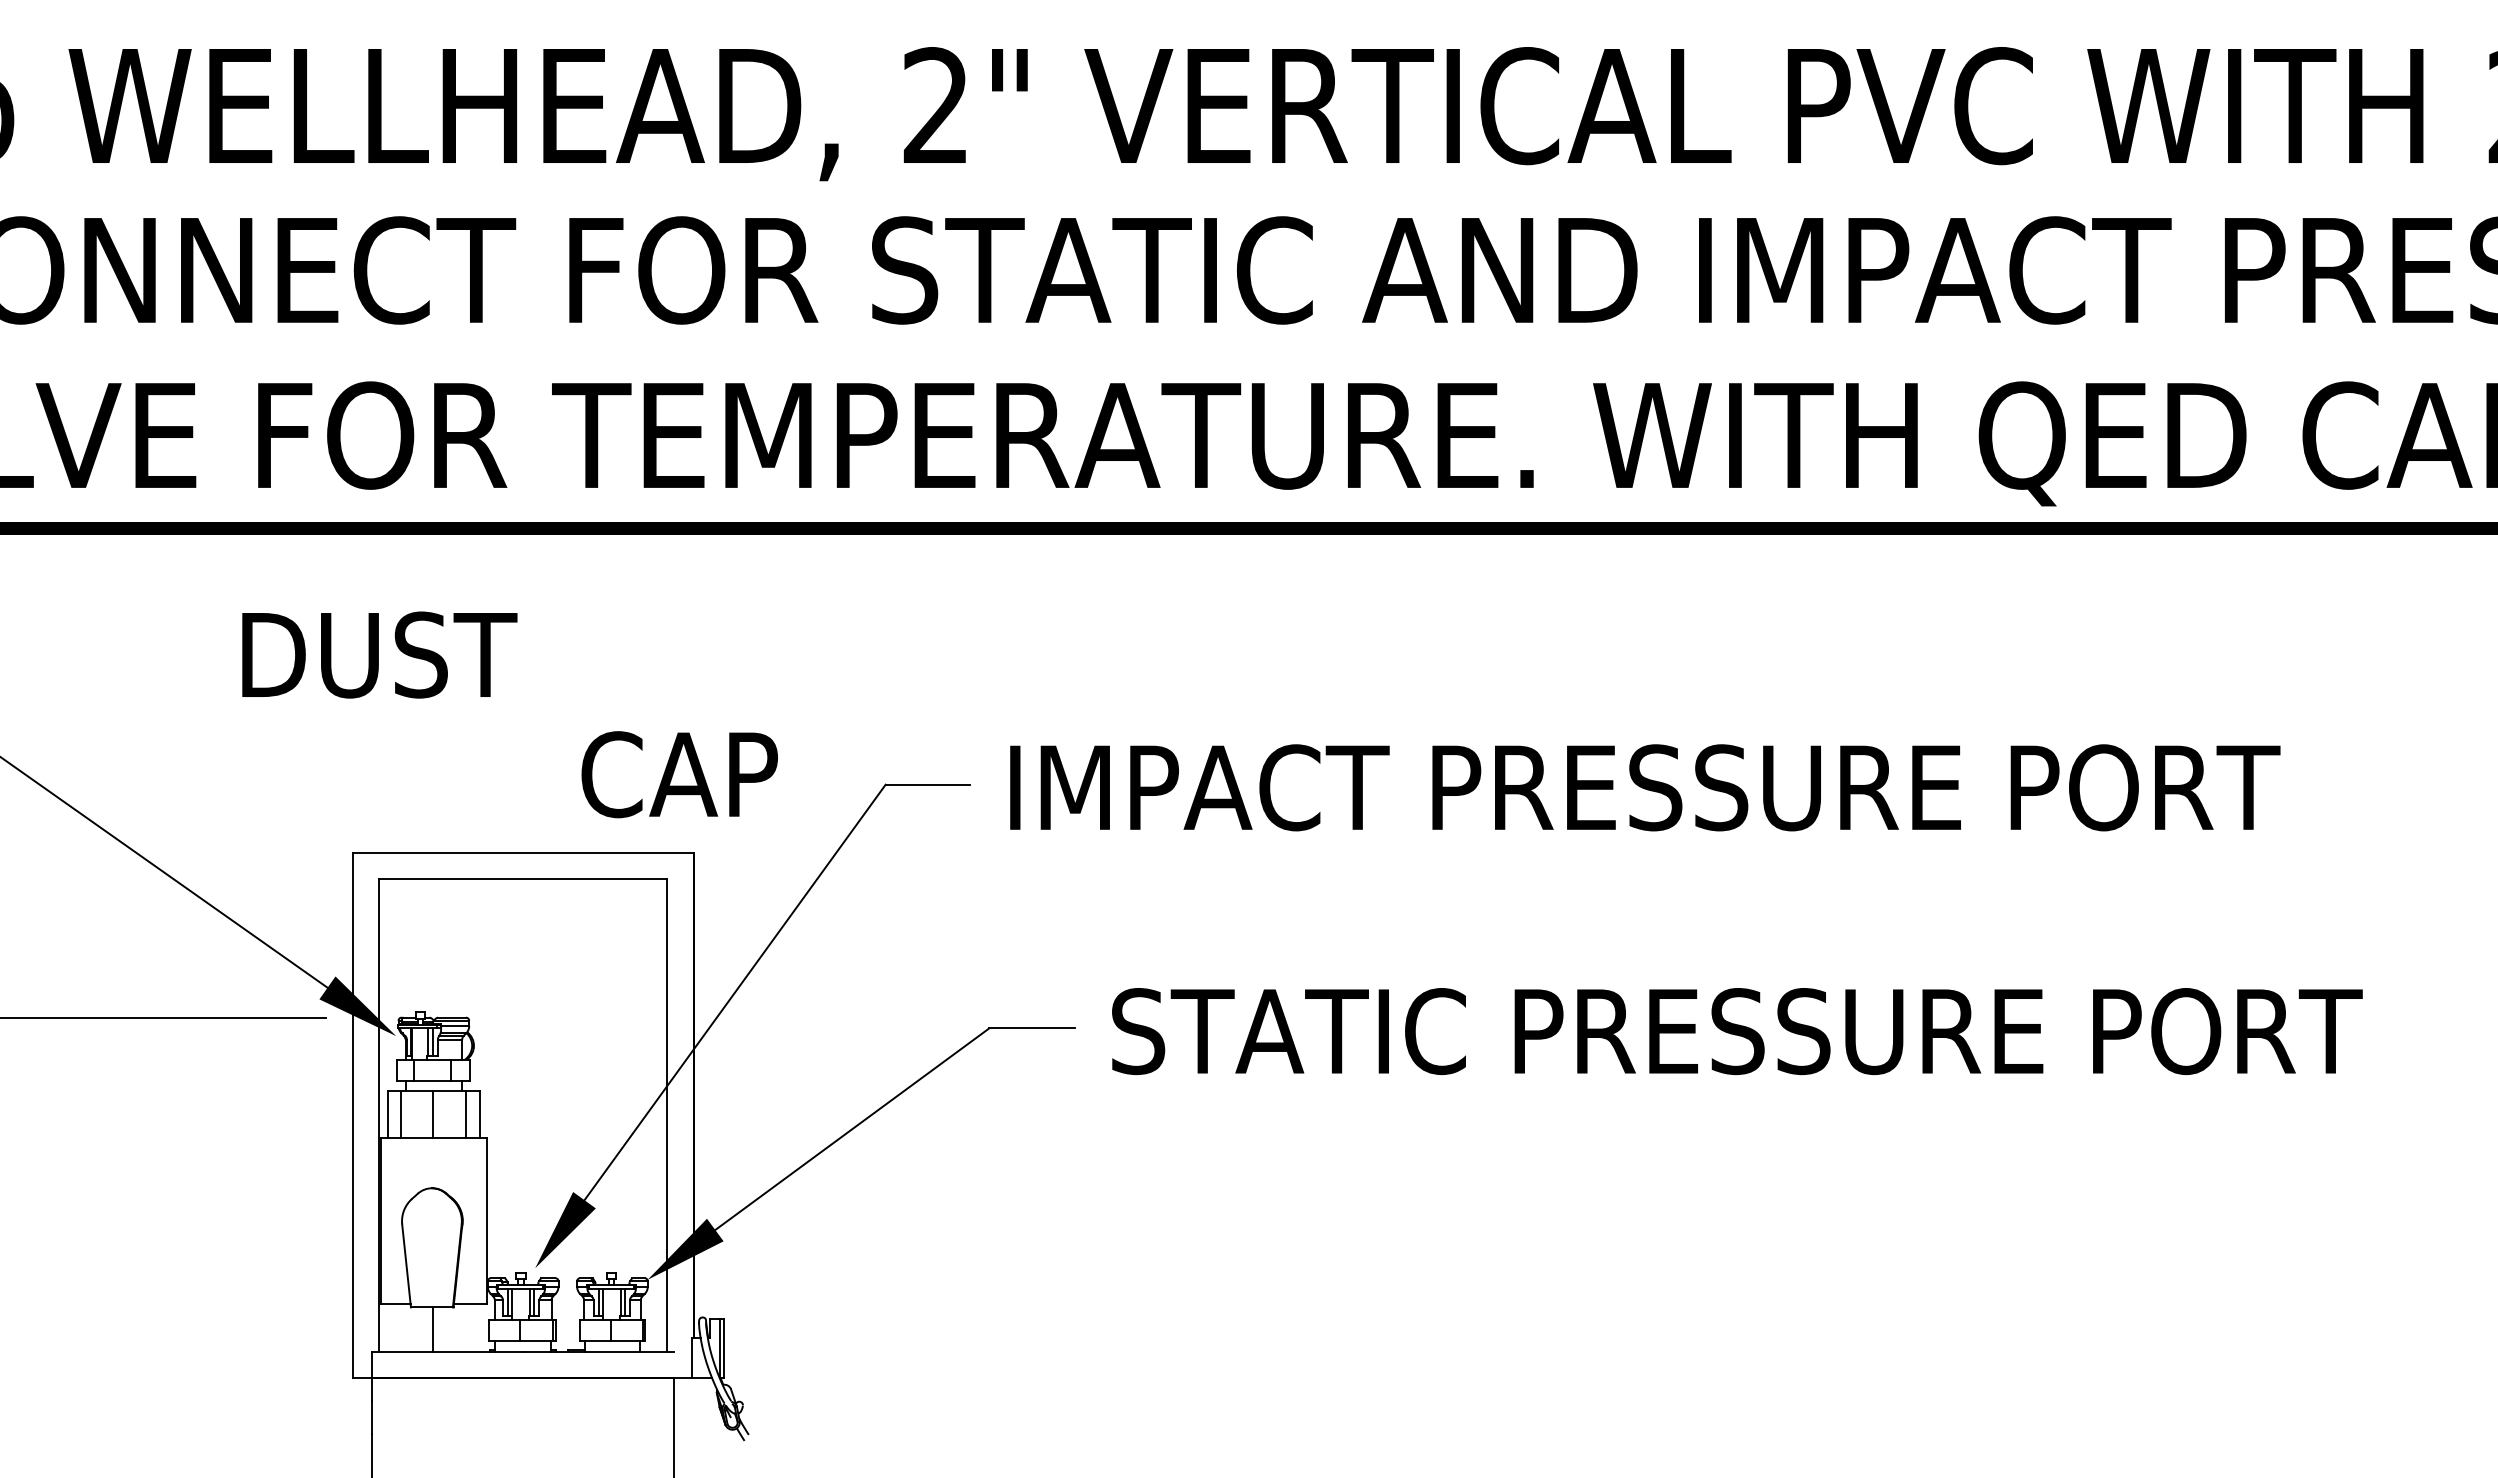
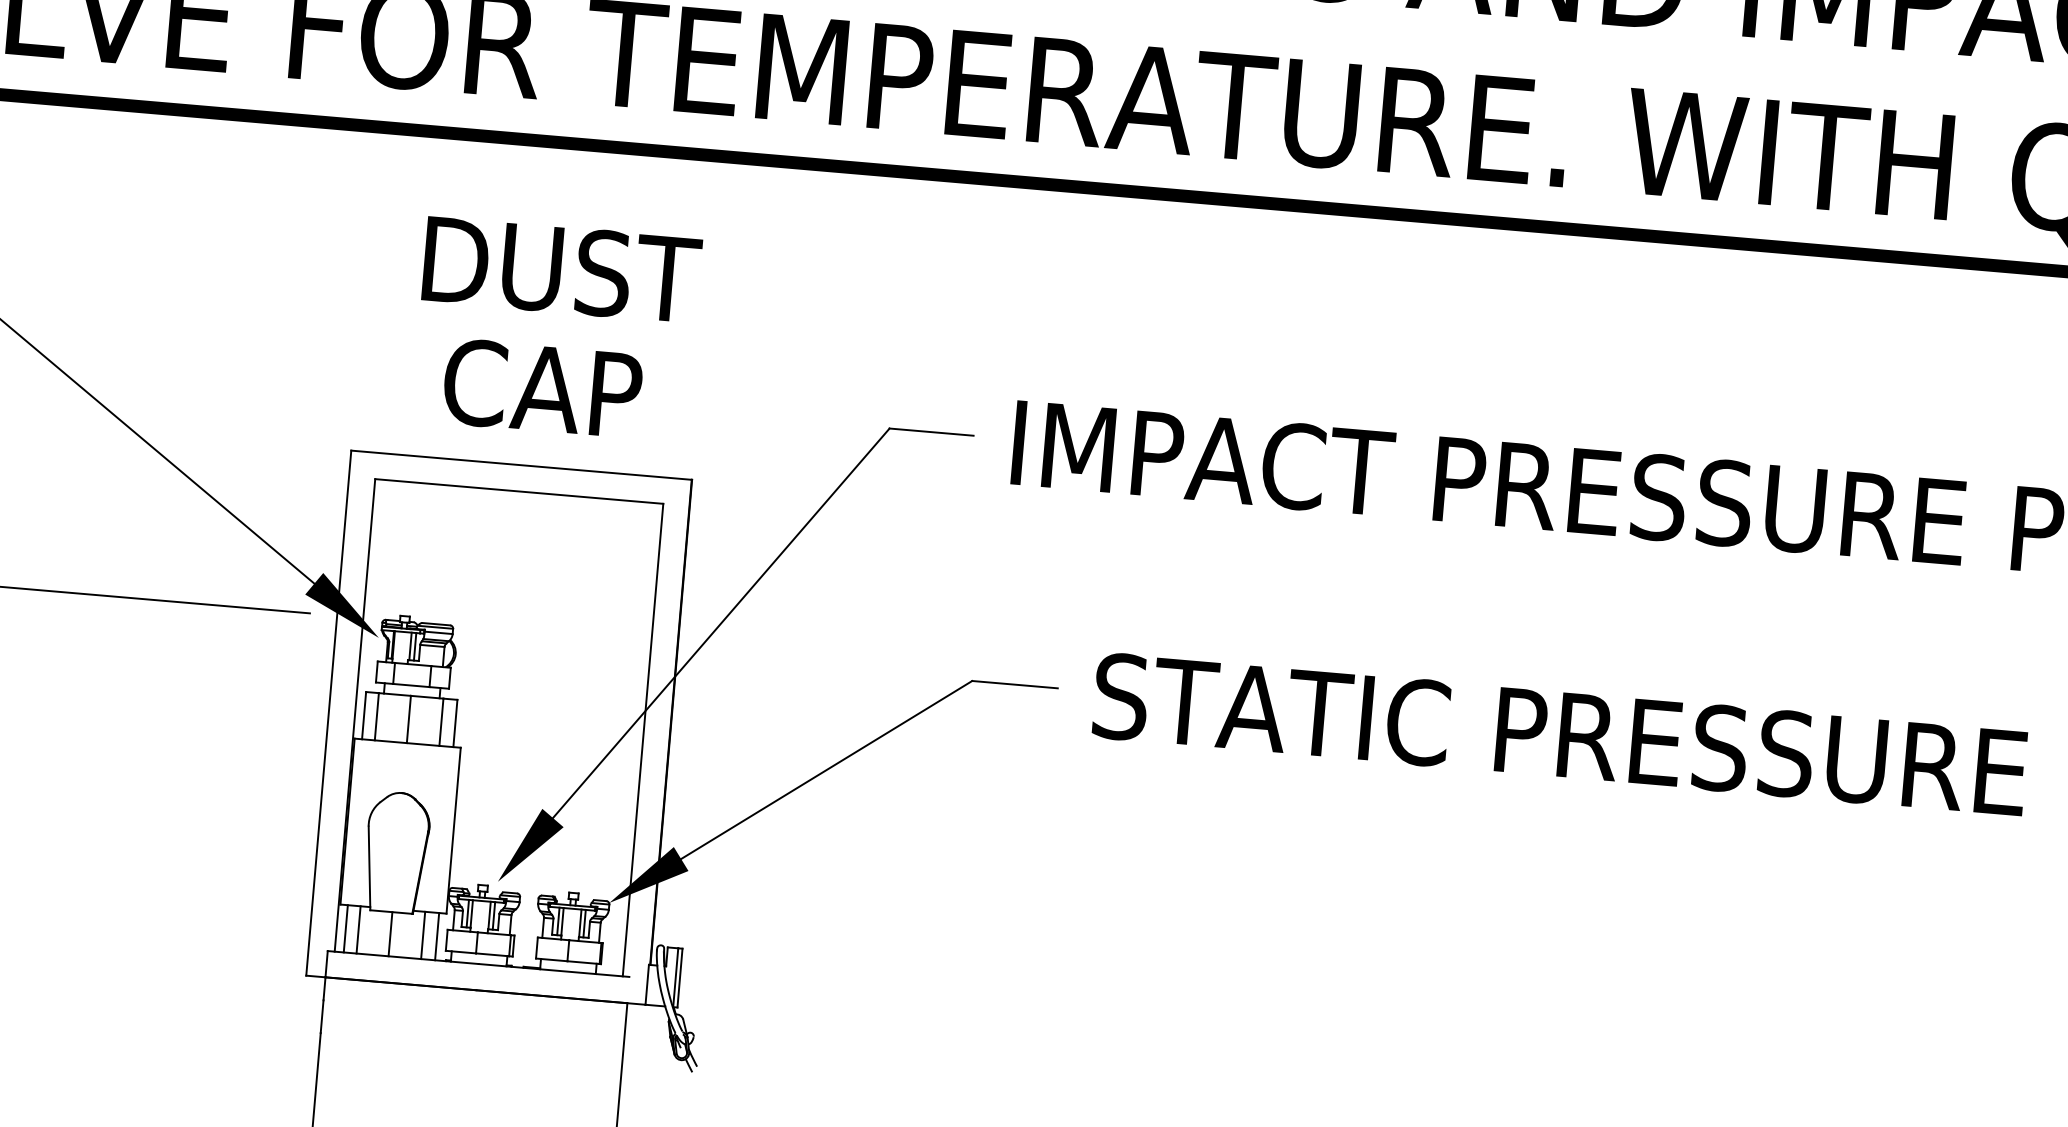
text: (379, 654) -> (561, 269), moved
text: (679, 774) -> (542, 388), moved
line: (388, 1327) -> (346, 928), added
line: (400, 1327) -> (358, 929), added
line: (465, 1327) -> (423, 935), added
line: (479, 1327) -> (437, 936), added

